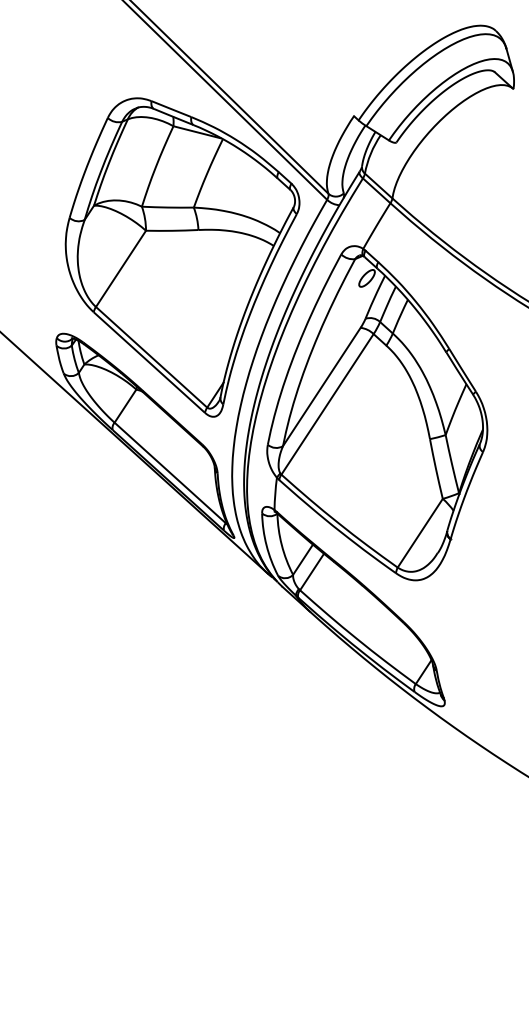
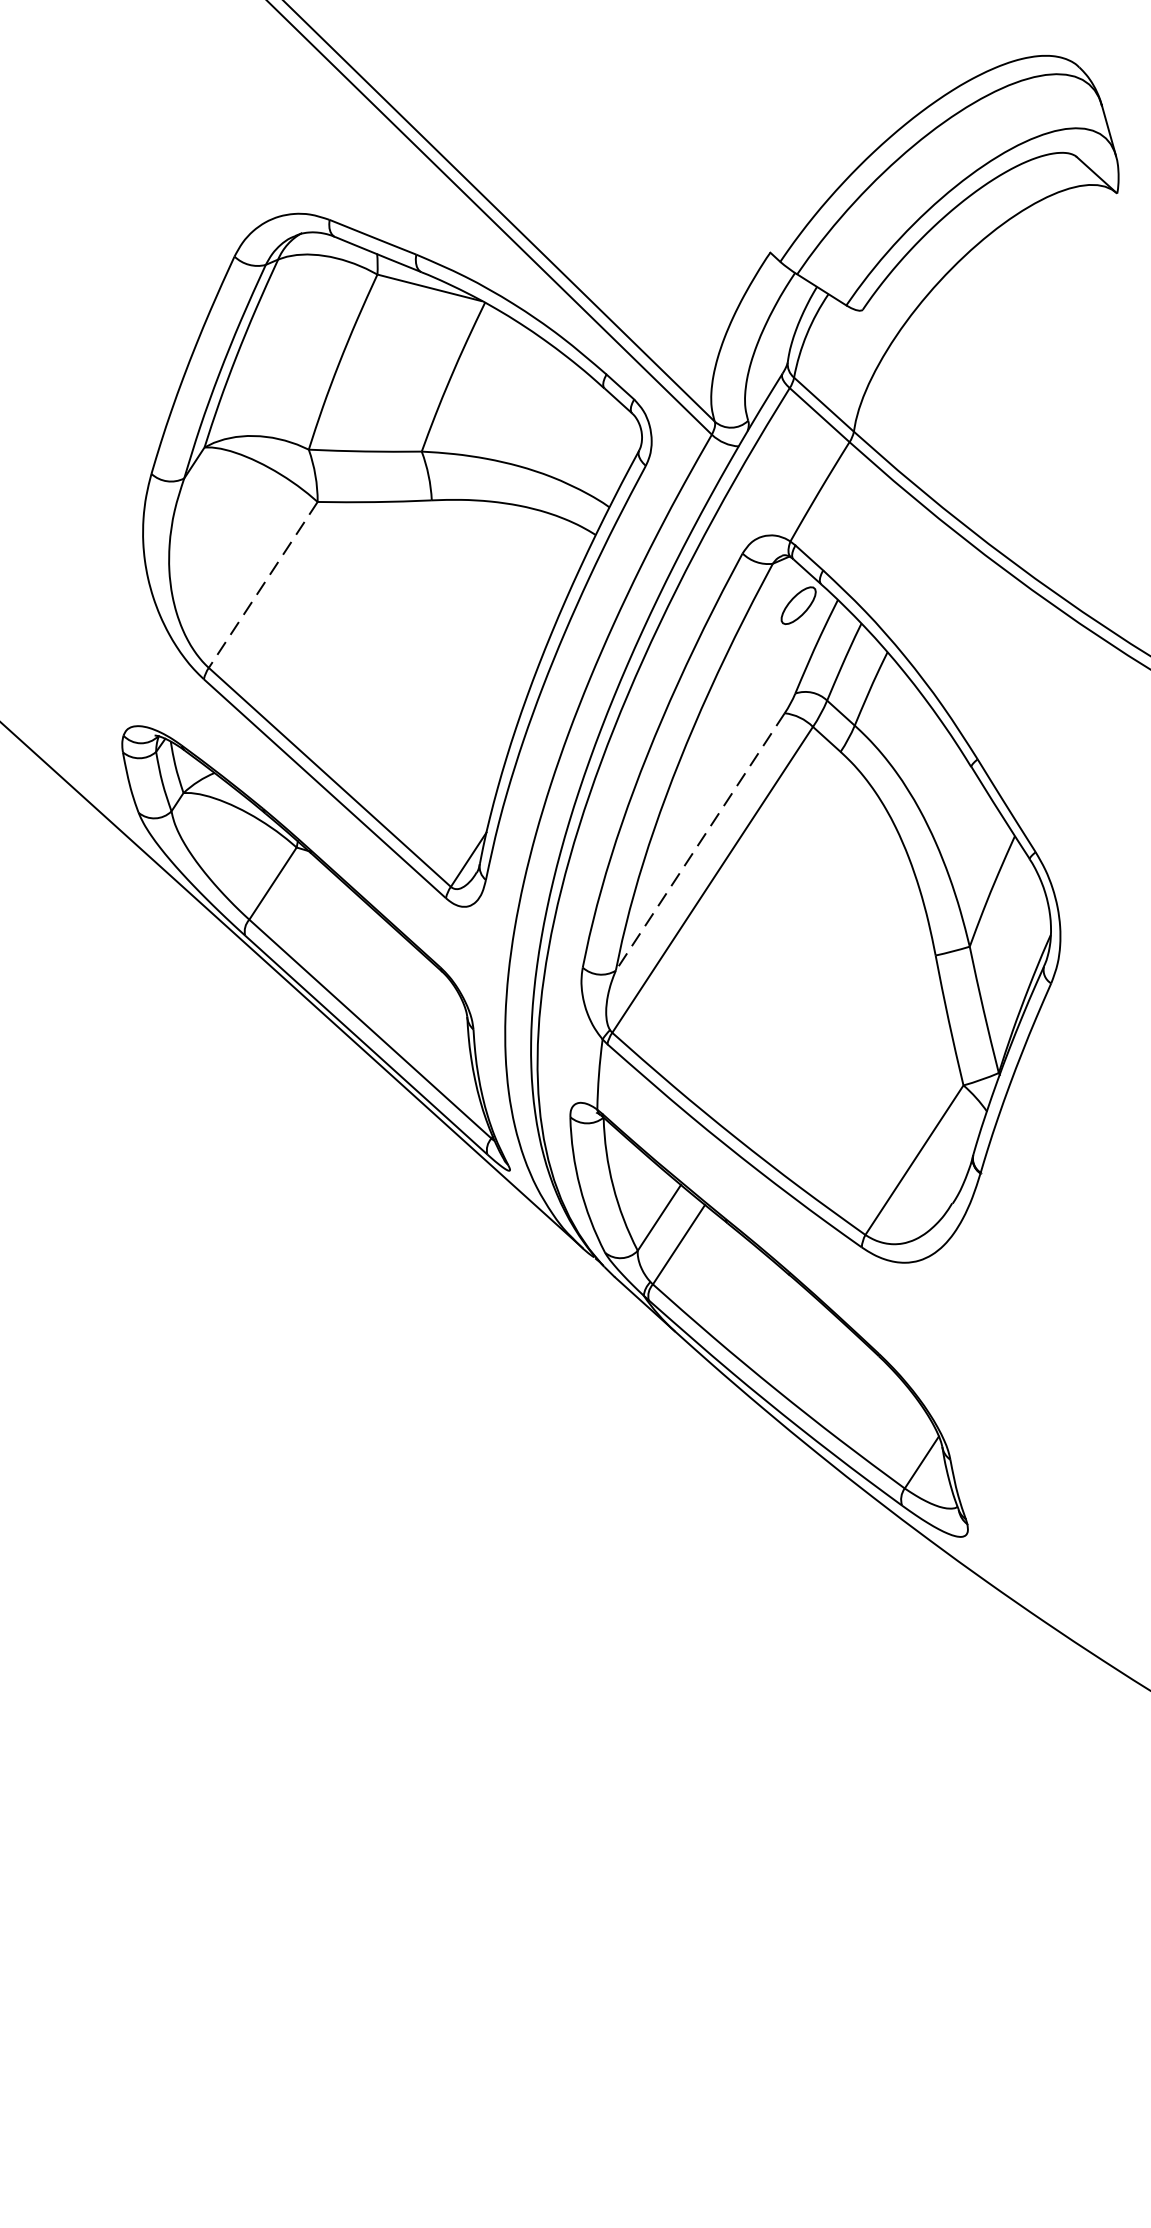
line: (121, 268) -> (264, 584), solid -> dashed
line: (321, 386) -> (699, 840), solid -> dashed

